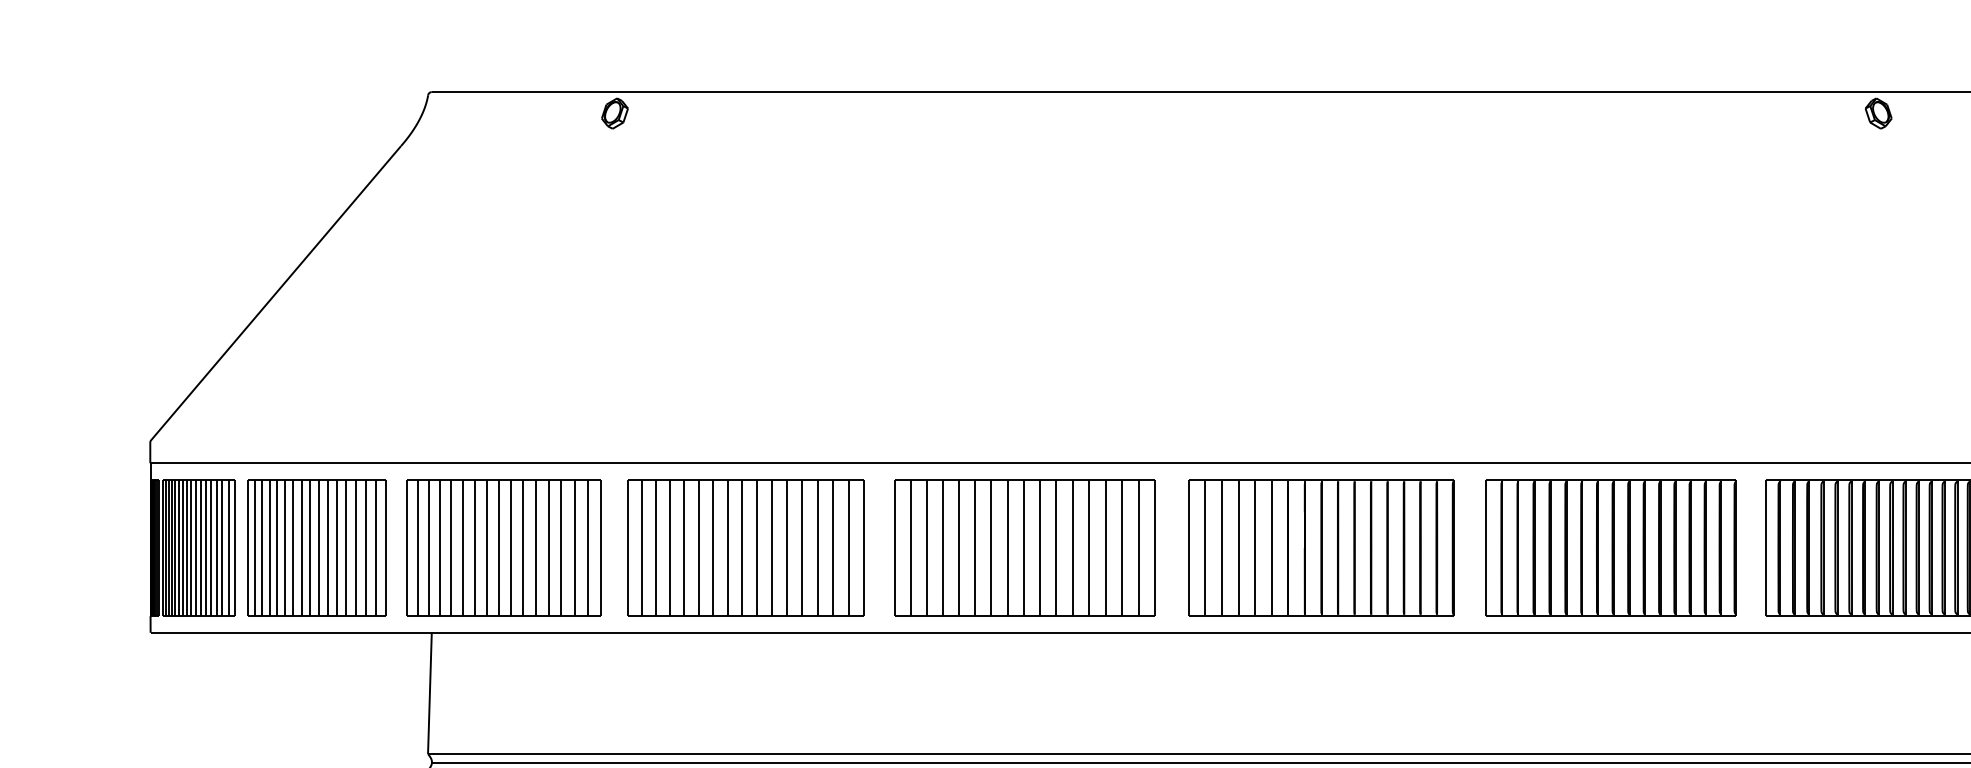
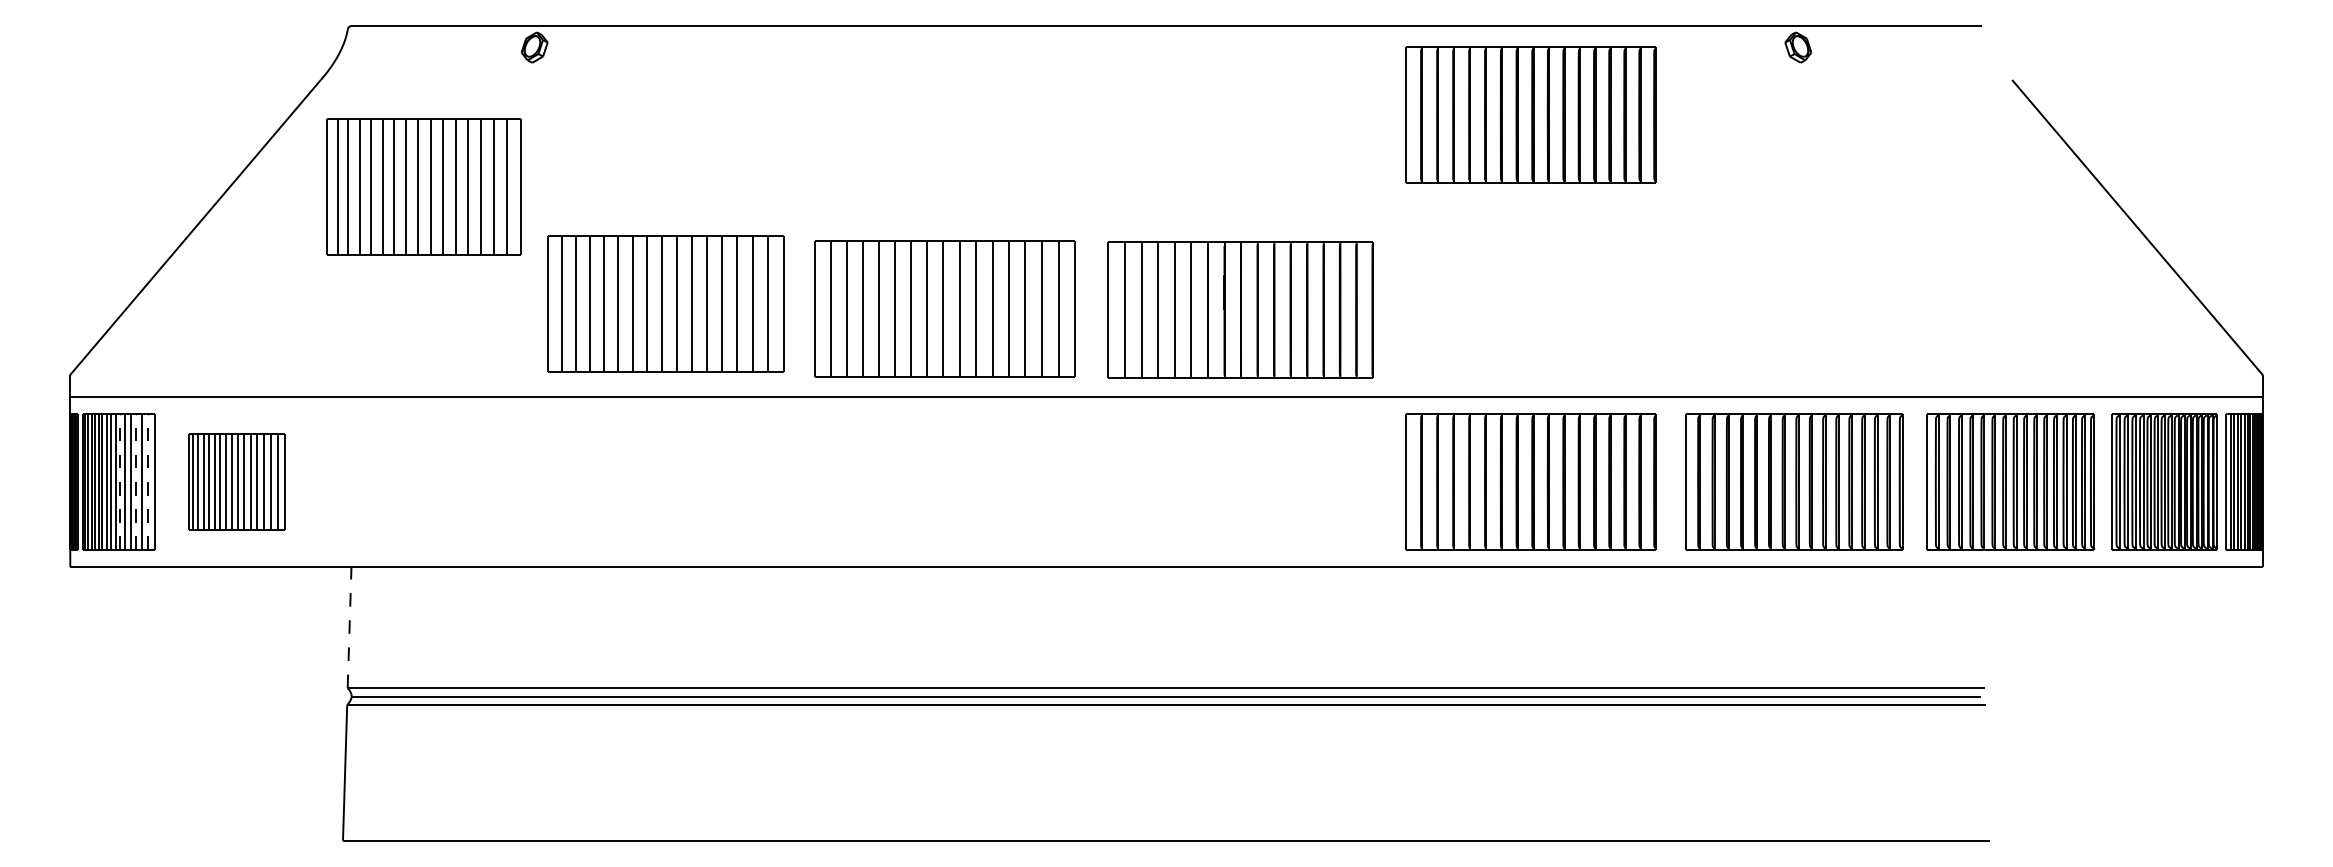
part: (1610, 180) -> (1530, 114), added
part: (316, 547) -> (236, 481), size x0.7
part: (503, 547) -> (423, 186), moved
part: (745, 547) -> (665, 303), moved
part: (1024, 547) -> (944, 308), moved
part: (1320, 547) -> (1240, 309), moved
line: (200, 548) -> (120, 482), solid -> dashed
line: (216, 548) -> (136, 482), solid -> dashed
line: (228, 548) -> (148, 482), solid -> dashed
line: (429, 693) -> (349, 627), solid -> dashed

